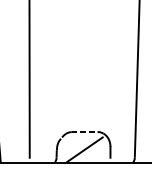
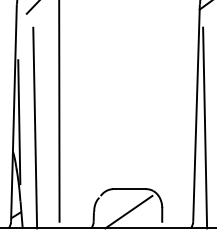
line: (10, 83) -> (35, 127), added
line: (144, 83) -> (205, 127), added
line: (84, 132) -> (129, 189), dashed -> solid

